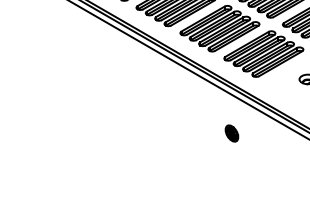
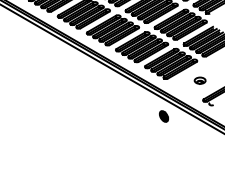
part: (231, 133) -> (163, 116), moved

